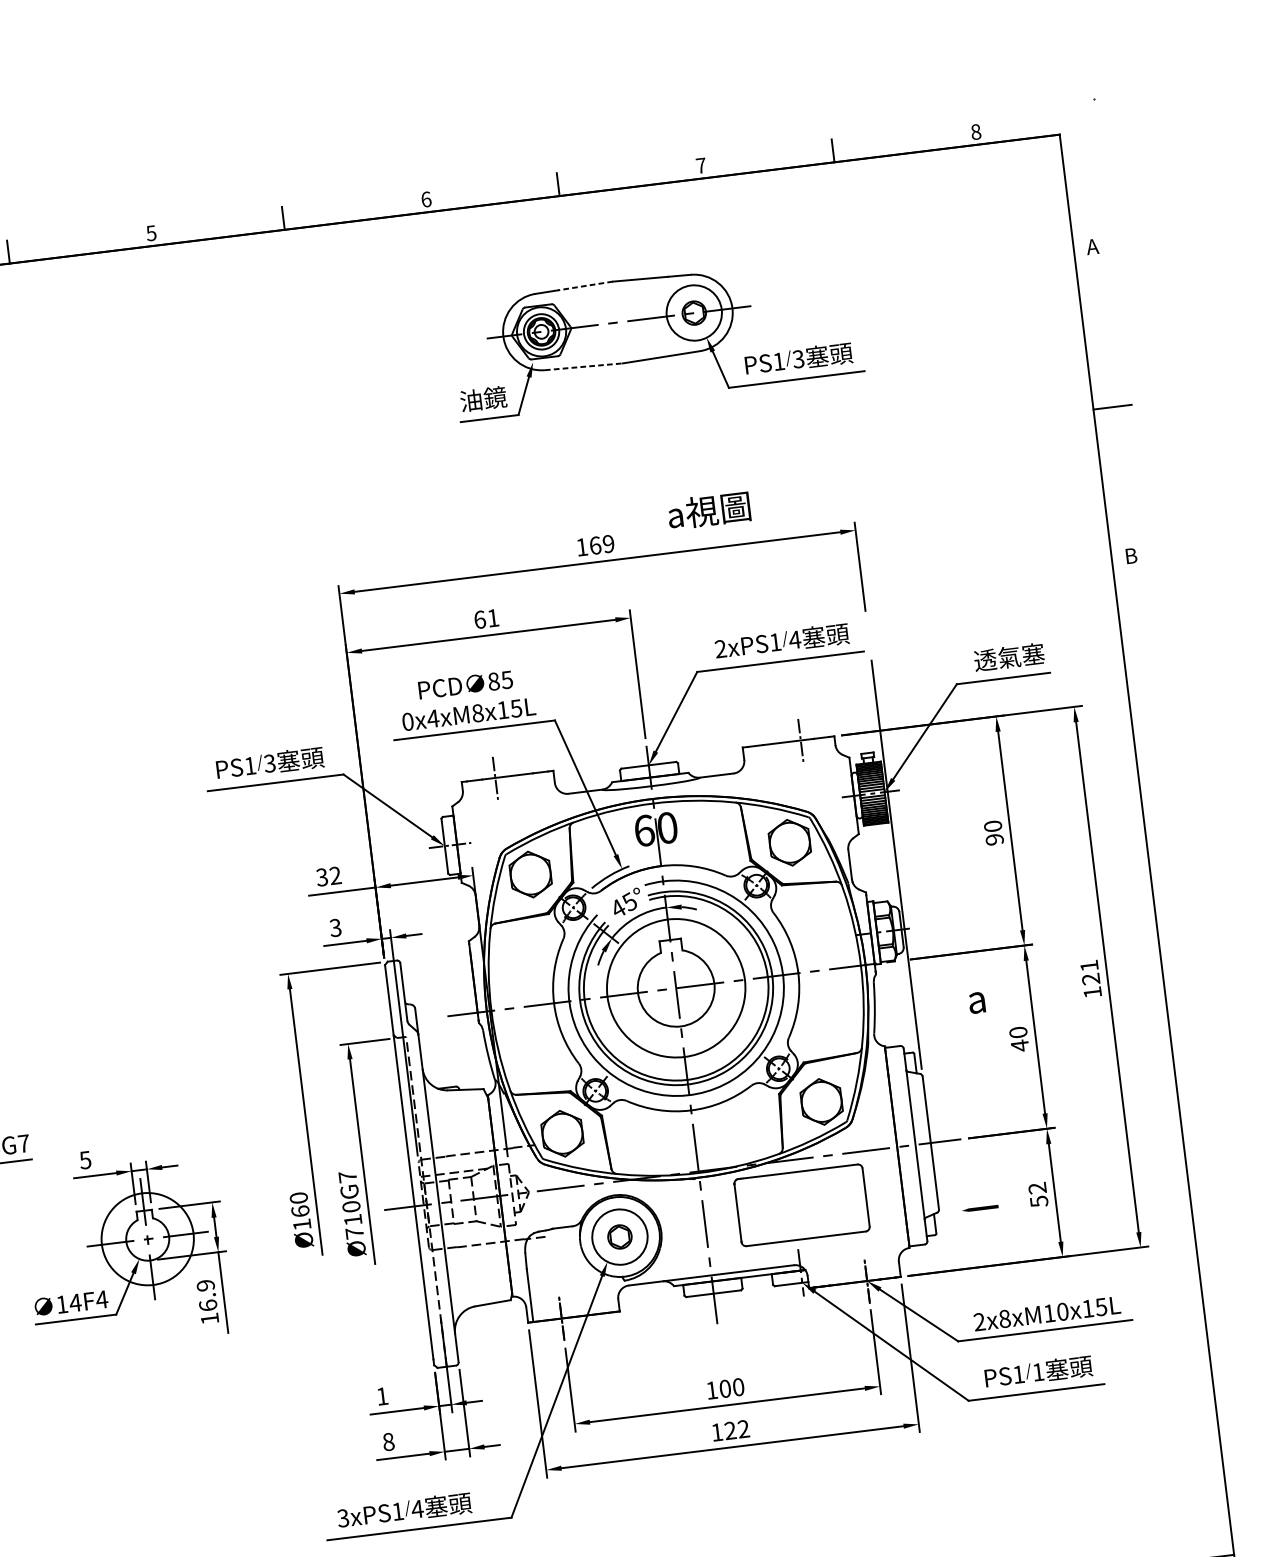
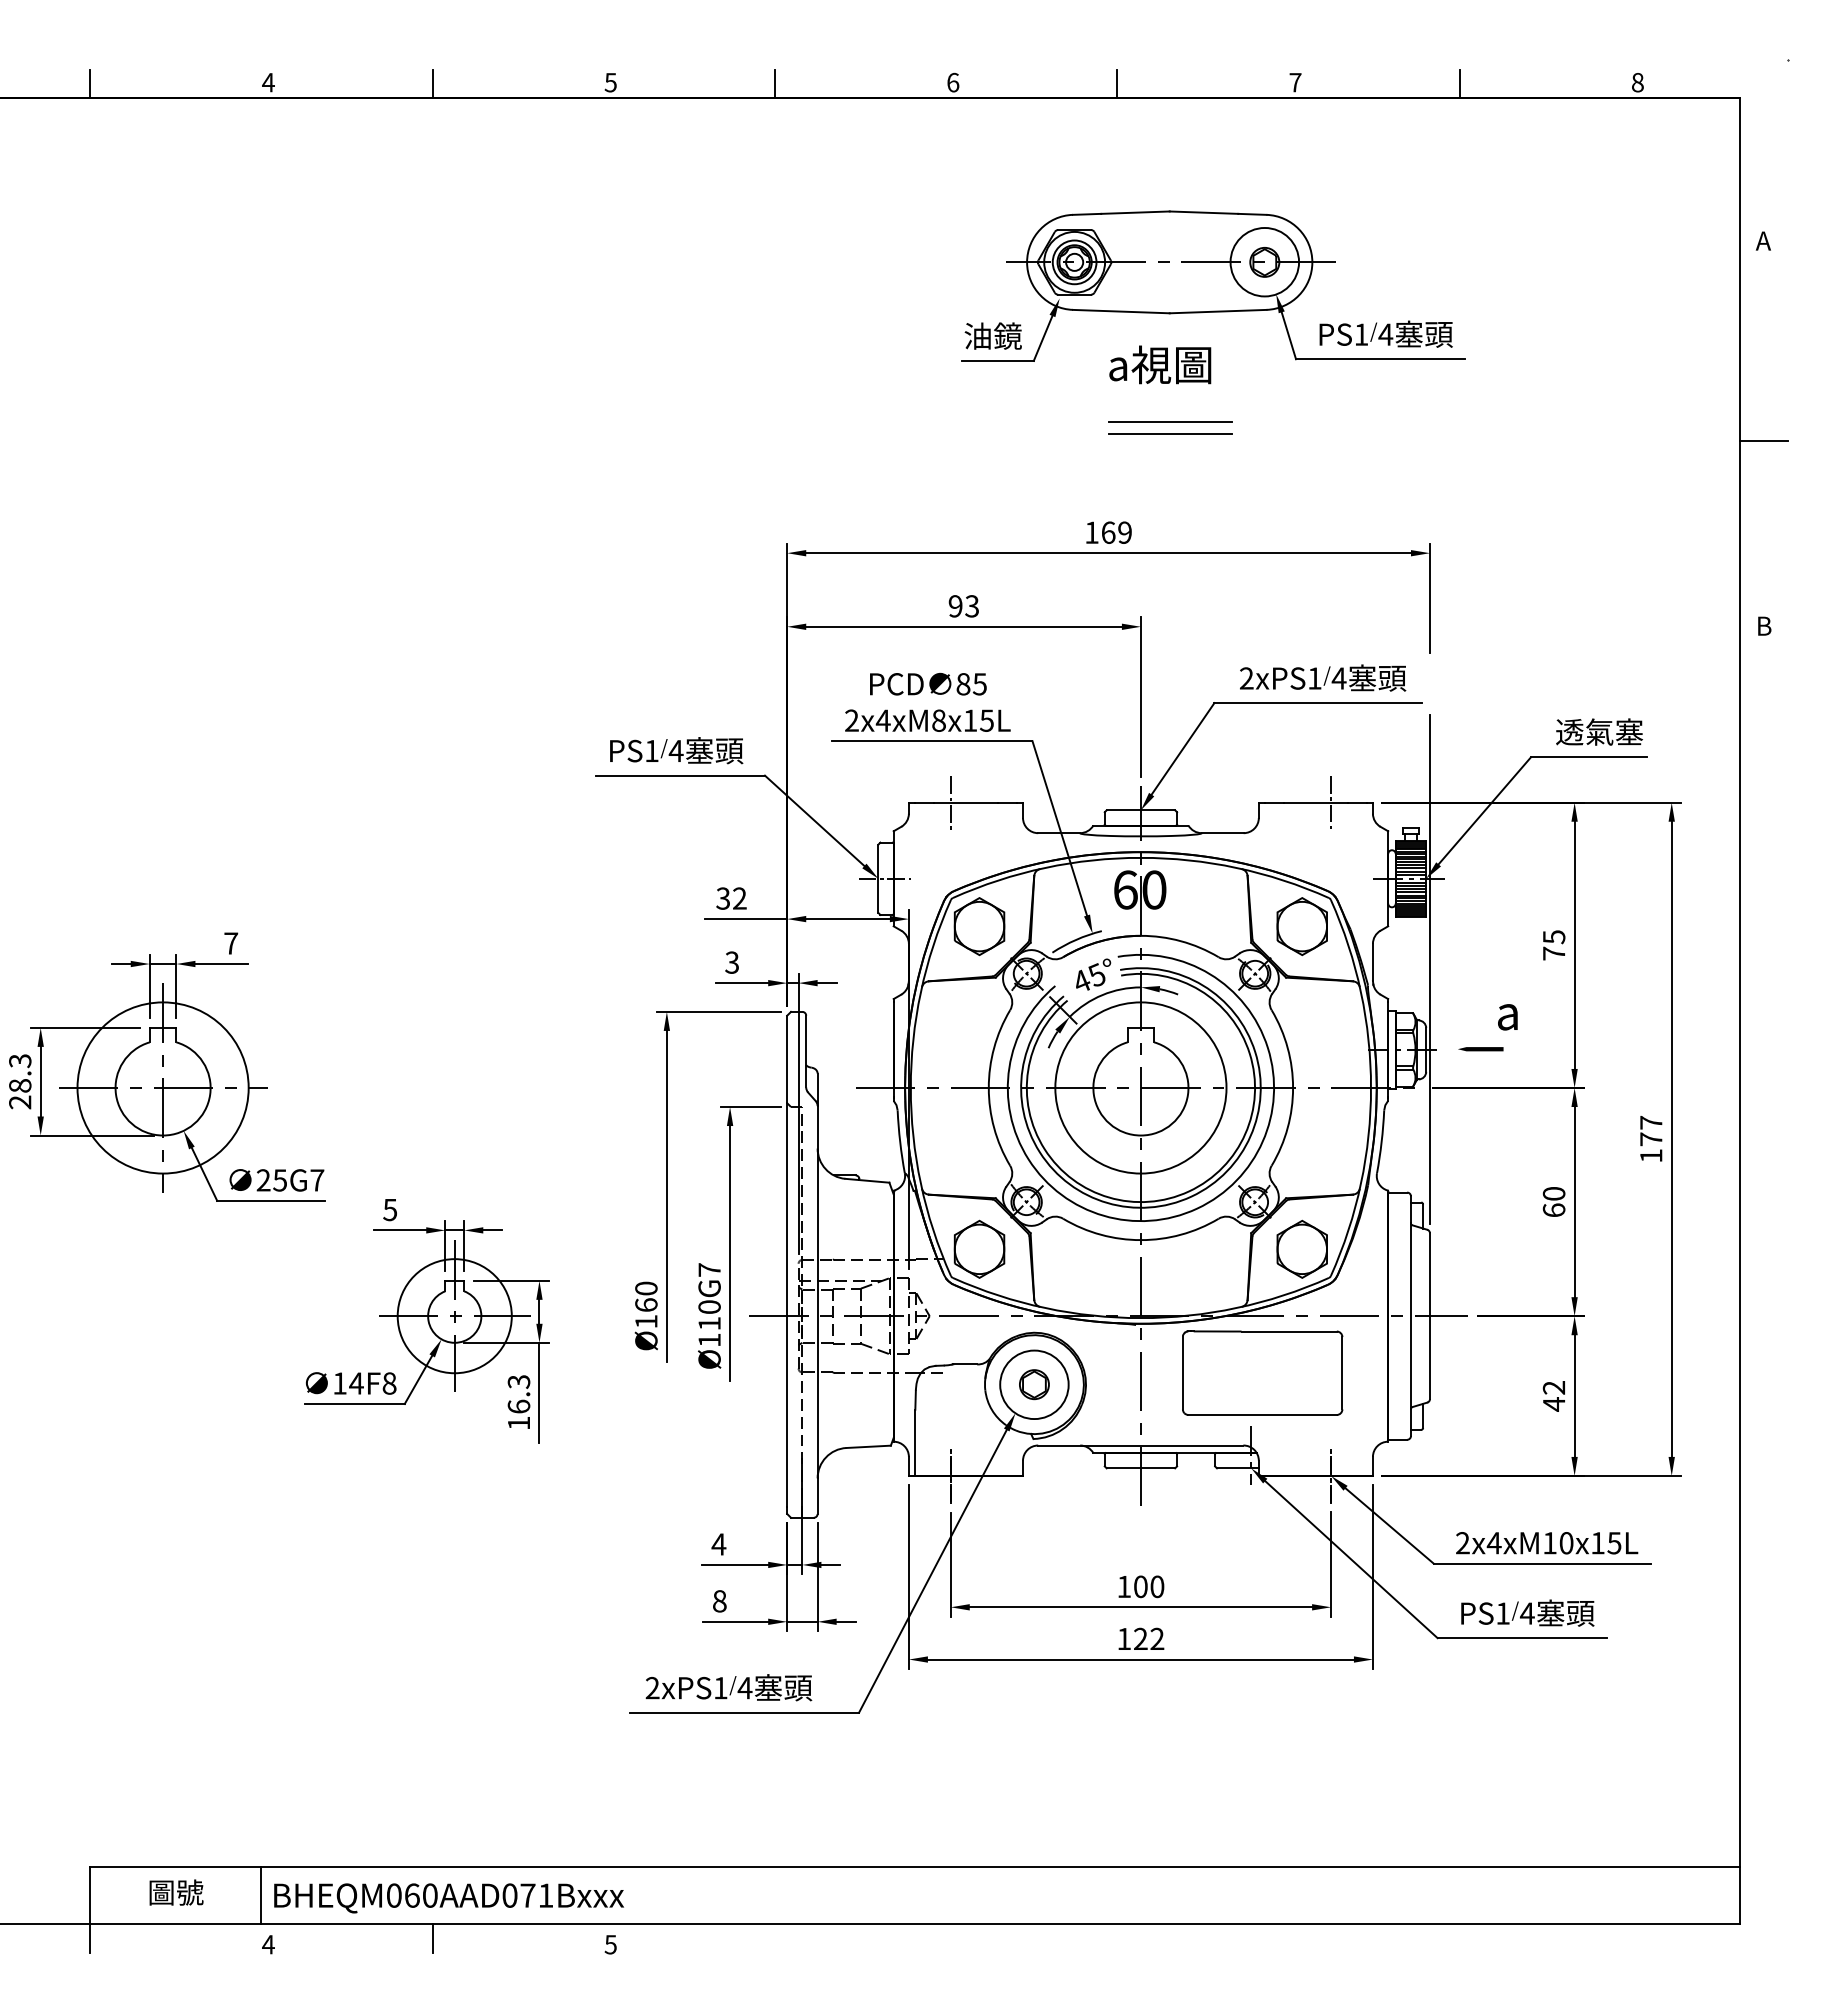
line: (584, 285) -> (1134, 212), dashed -> solid
text: (798, 359) -> (1385, 334), 3 -> 4
line: (584, 366) -> (1121, 311), dashed -> solid
line: (633, 451) -> (1169, 422), added
line: (634, 459) -> (1169, 433), added
text: (709, 510) -> (1160, 364), moved
text: (486, 619) -> (963, 606), 61 -> 93
text: (407, 721) -> (851, 720), 0x4xM8x15L -> 2x4xM8x15L
text: (269, 763) -> (675, 750), 3 -> 4
text: (993, 833) -> (1553, 945), 90 -> 75
text: (1090, 972) -> (1651, 1130), 121 -> 177
text: (976, 1003) -> (1507, 1017), moved
text: (1019, 1045) -> (1553, 1210), 40 -> 60
text: (1039, 1201) -> (1554, 1404), 52 -> 42
line: (980, 1208) -> (1480, 1049), moved
text: (354, 1232) -> (709, 1339), Ø710G7 -> Ø110G7
text: (206, 1285) -> (519, 1381), 16.9 -> 16.3
text: (101, 1299) -> (389, 1383), 14F4 -> 14F8
text: (1004, 1319) -> (1493, 1543), 2x8xM10x15L -> 2x4xM10x15L
text: (1037, 1372) -> (1526, 1613), 1 -> 4
text: (382, 1396) -> (718, 1544), 1 -> 4
text: (343, 1518) -> (652, 1688), 3xPS1 -> 2xPS1

